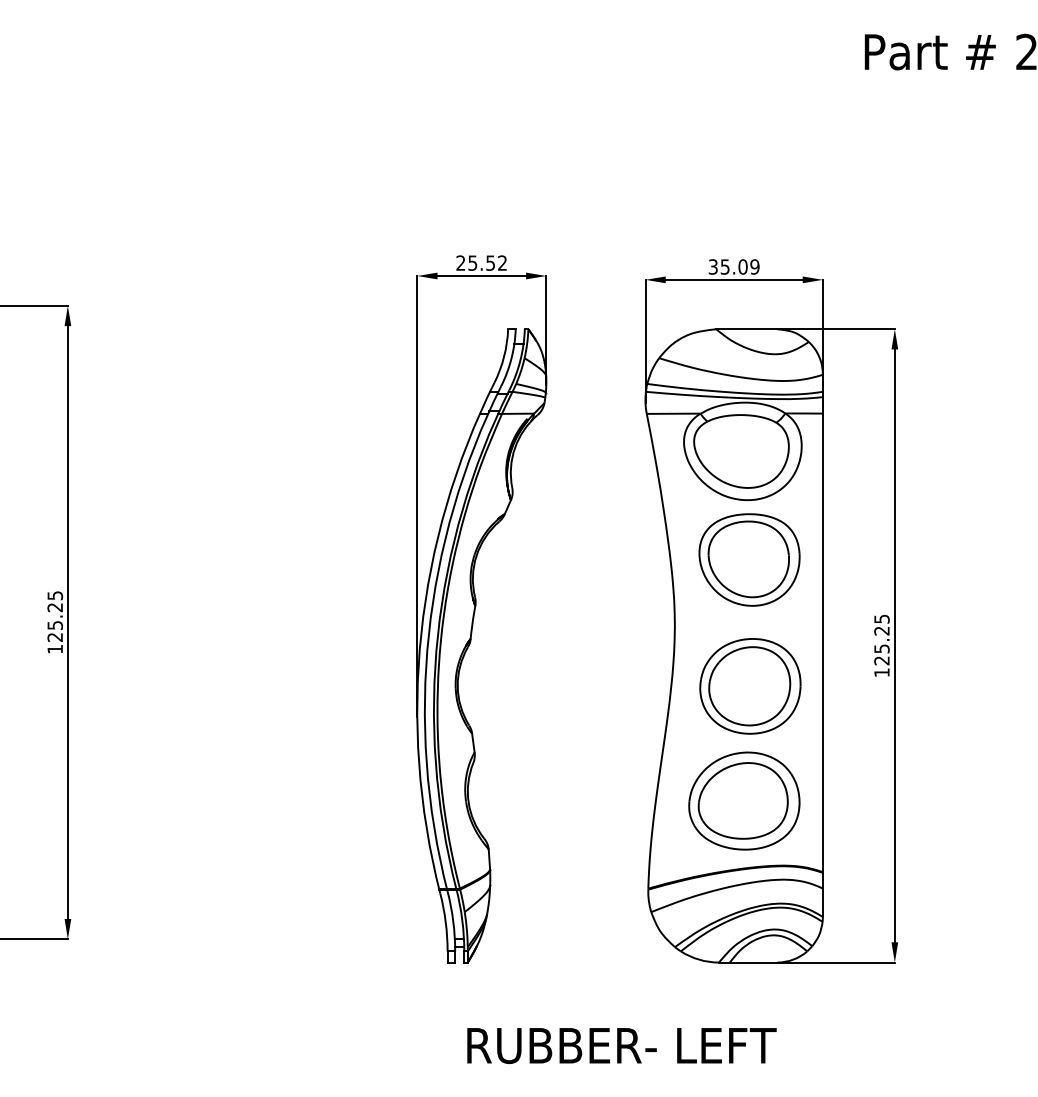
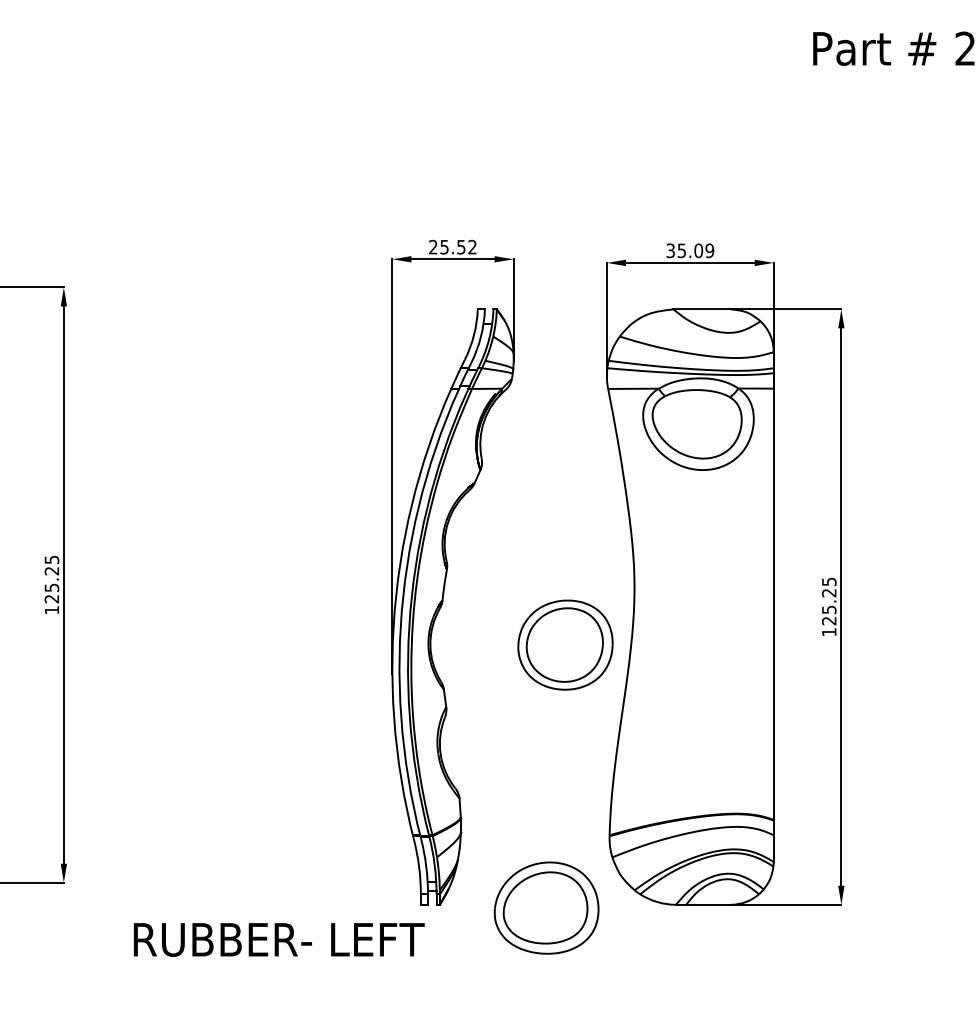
part: (749, 559) -> (704, 525), removed
part: (750, 686) -> (565, 645), moved
part: (744, 800) -> (546, 907), moved
text: (621, 1046) -> (278, 940), moved

